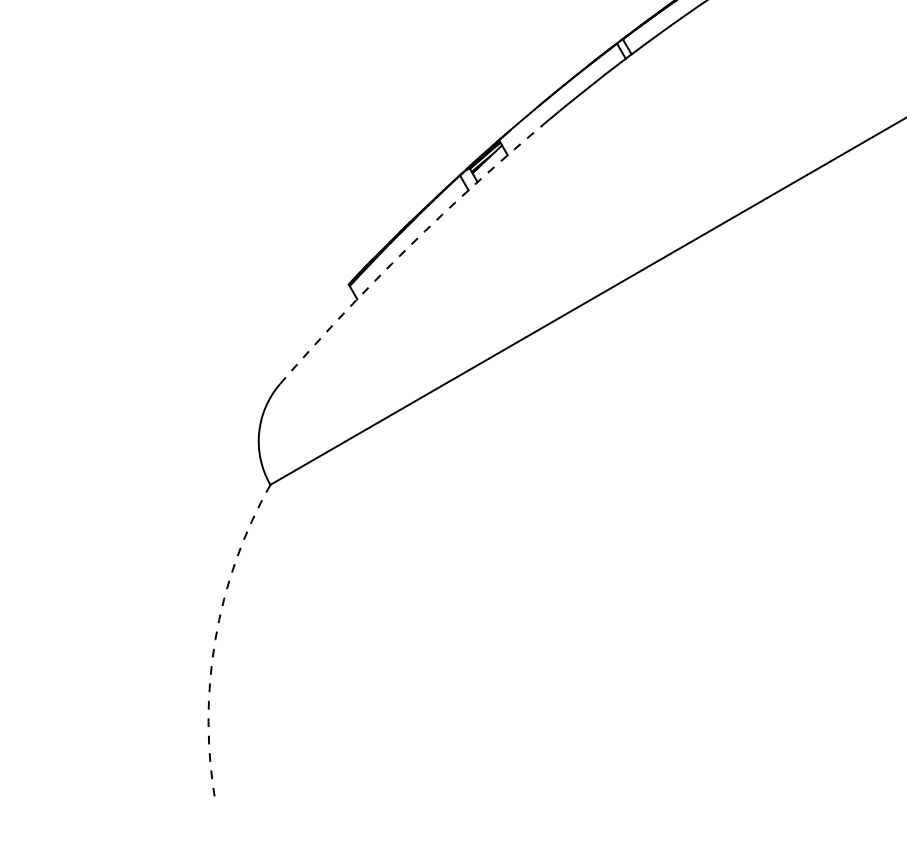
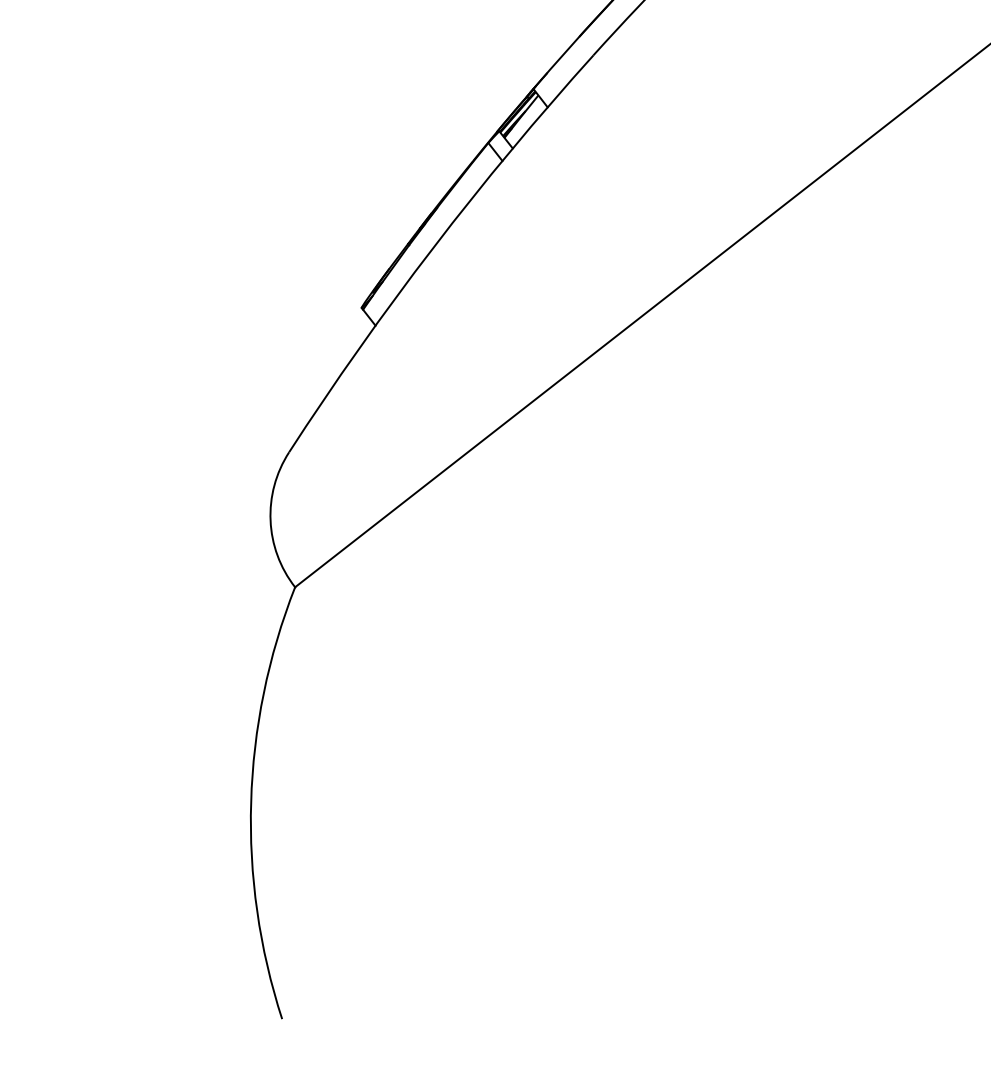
arc: (408, 247) -> (433, 247), dashed -> solid
arc: (215, 639) -> (251, 801), dashed -> solid

